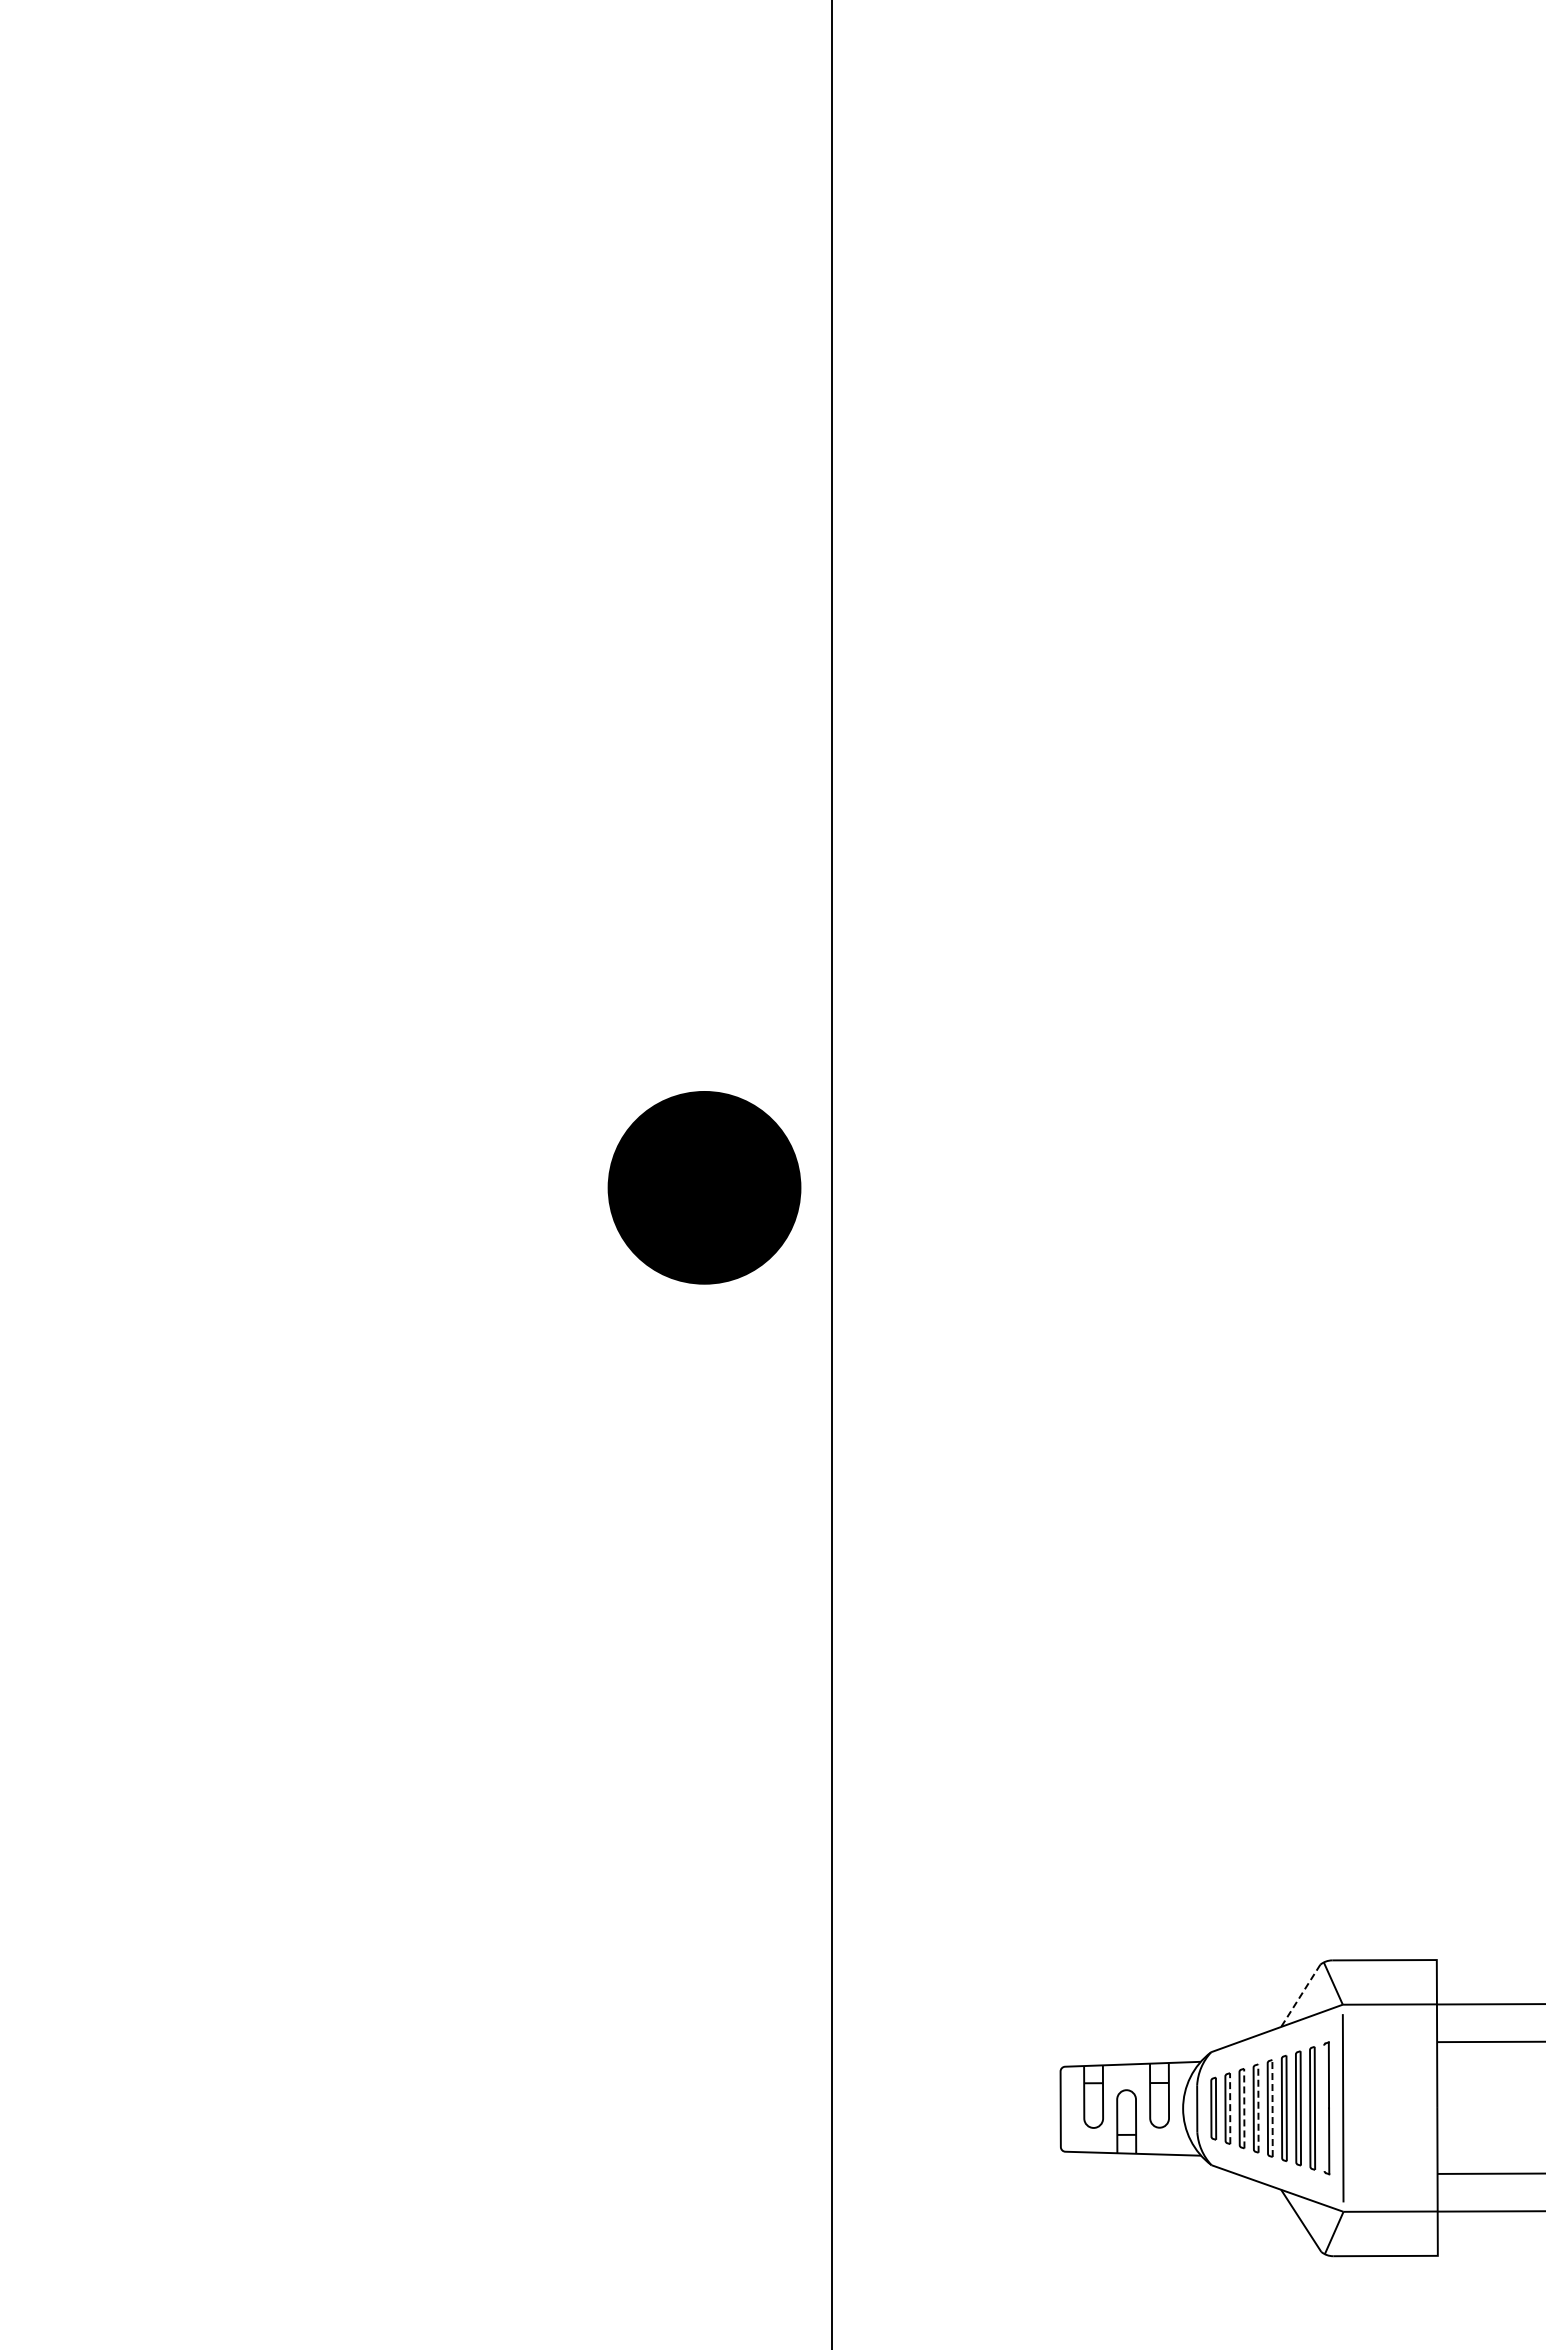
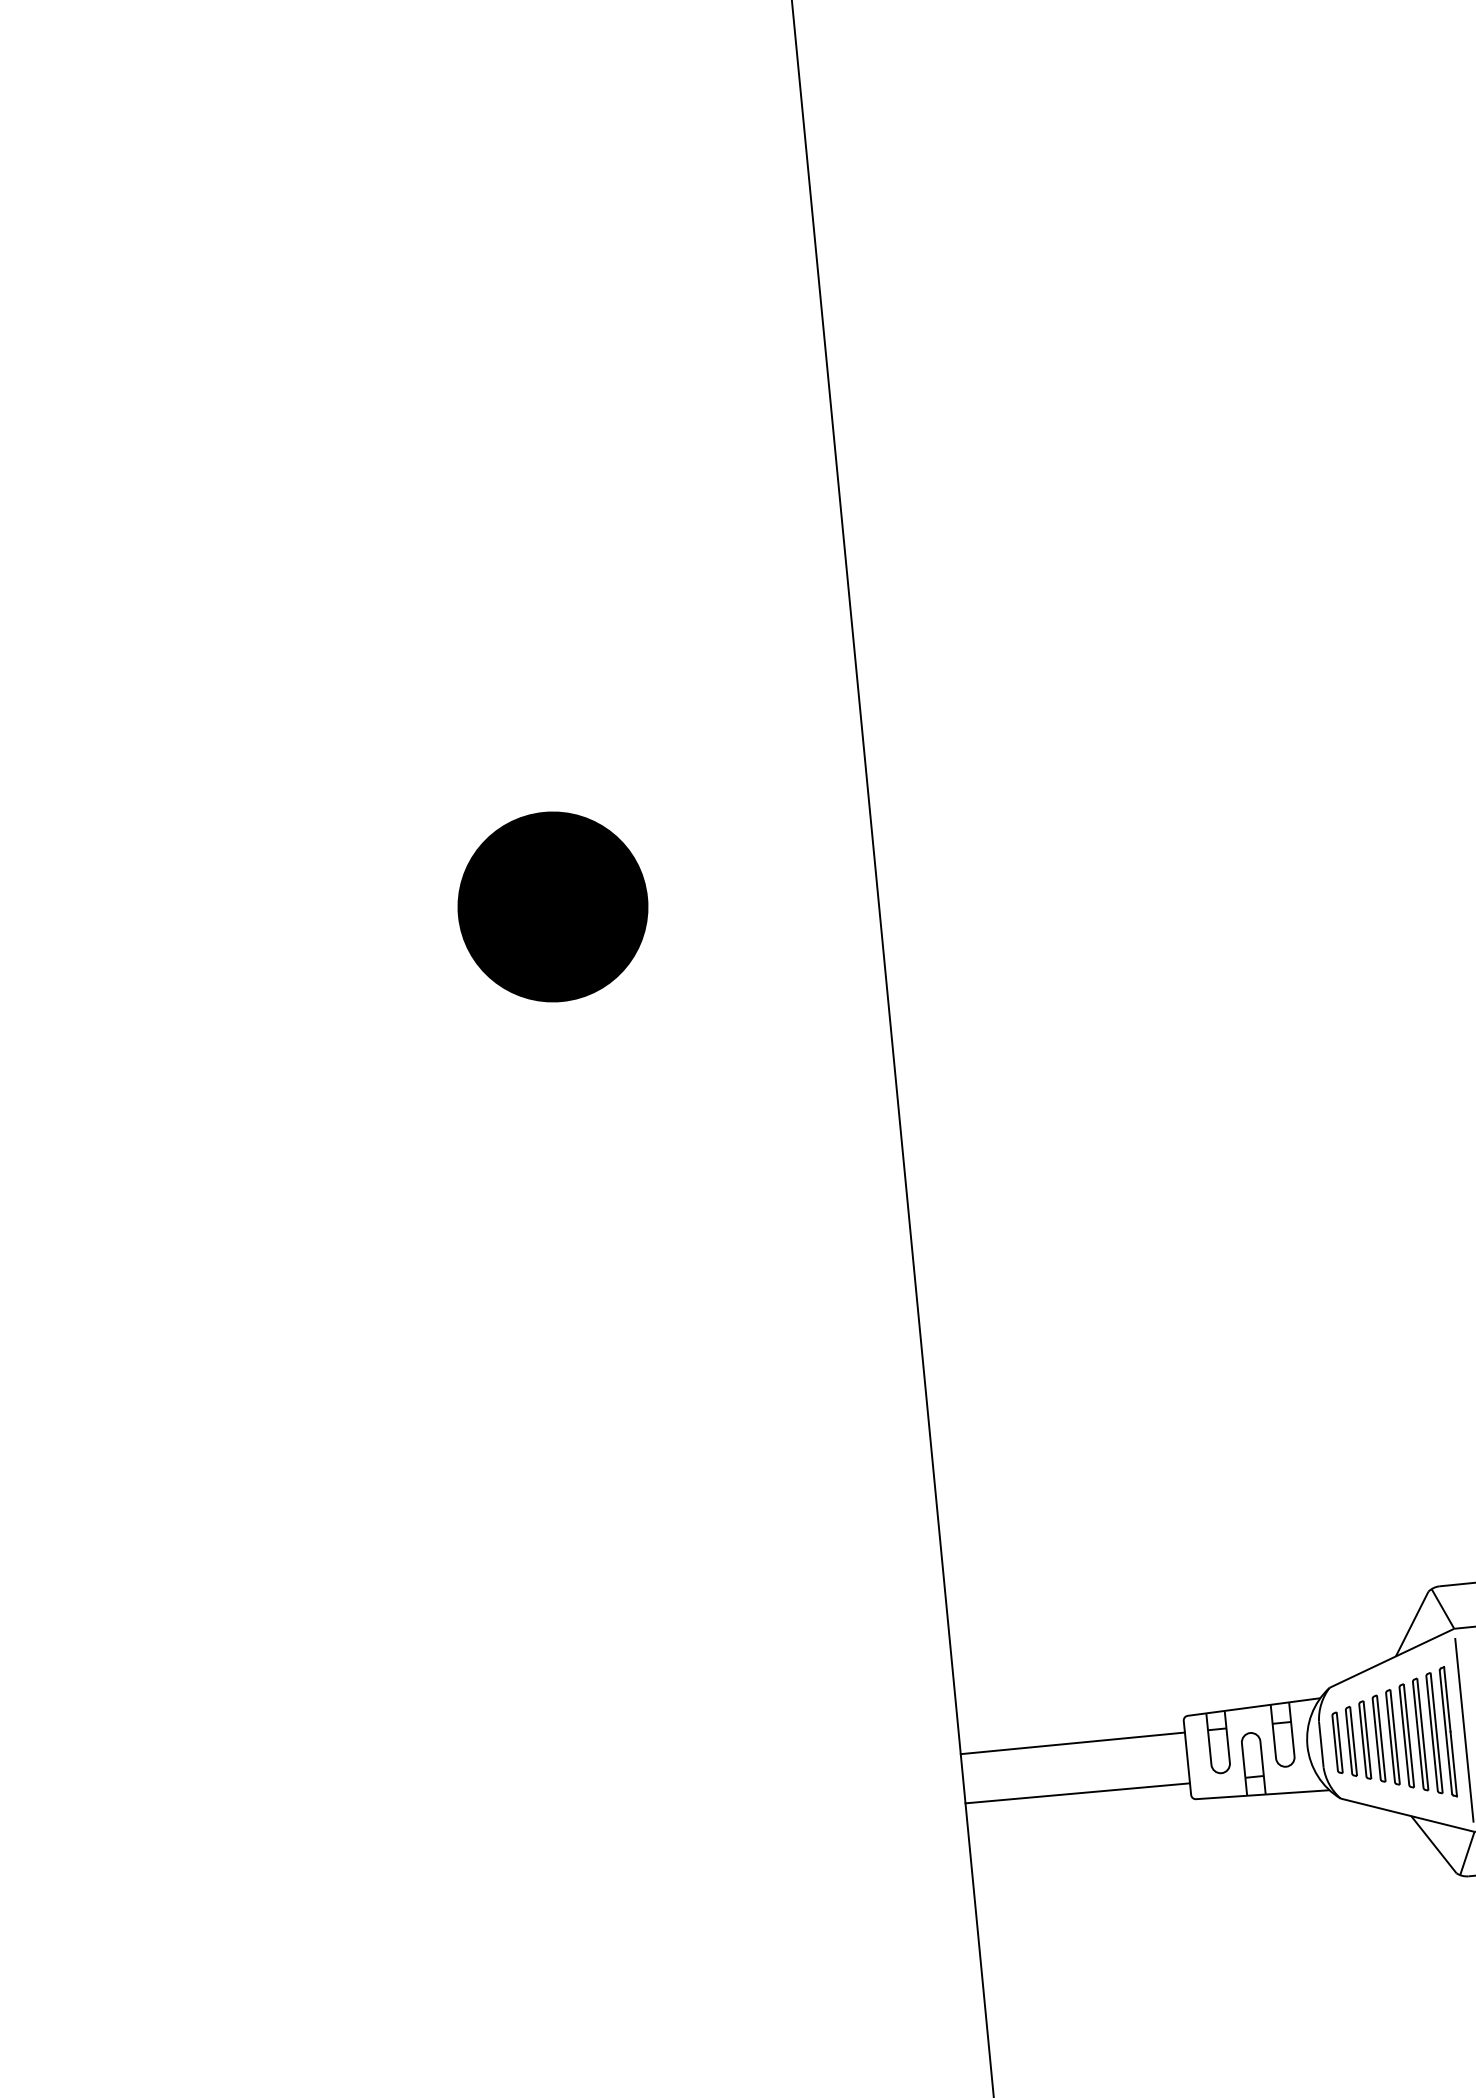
part: (704, 1187) -> (552, 906), moved
line: (1300, 1995) -> (1411, 1623), dashed -> solid
line: (946, 2083) -> (1073, 1743), added
line: (1230, 2108) -> (1353, 1741), dashed -> solid
line: (1244, 2108) -> (1367, 1739), dashed -> solid
line: (1258, 2108) -> (1381, 1738), dashed -> solid
line: (1272, 2108) -> (1395, 1737), dashed -> solid
line: (1324, 2108) -> (1446, 1732), added
line: (946, 2134) -> (1077, 1793), added

